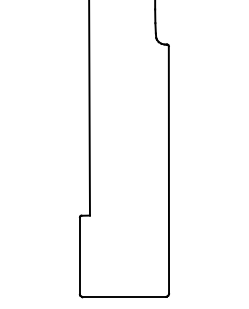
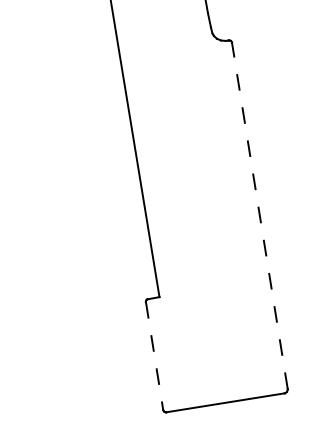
line: (168, 170) -> (259, 216), solid -> dashed
line: (79, 255) -> (153, 355), solid -> dashed

